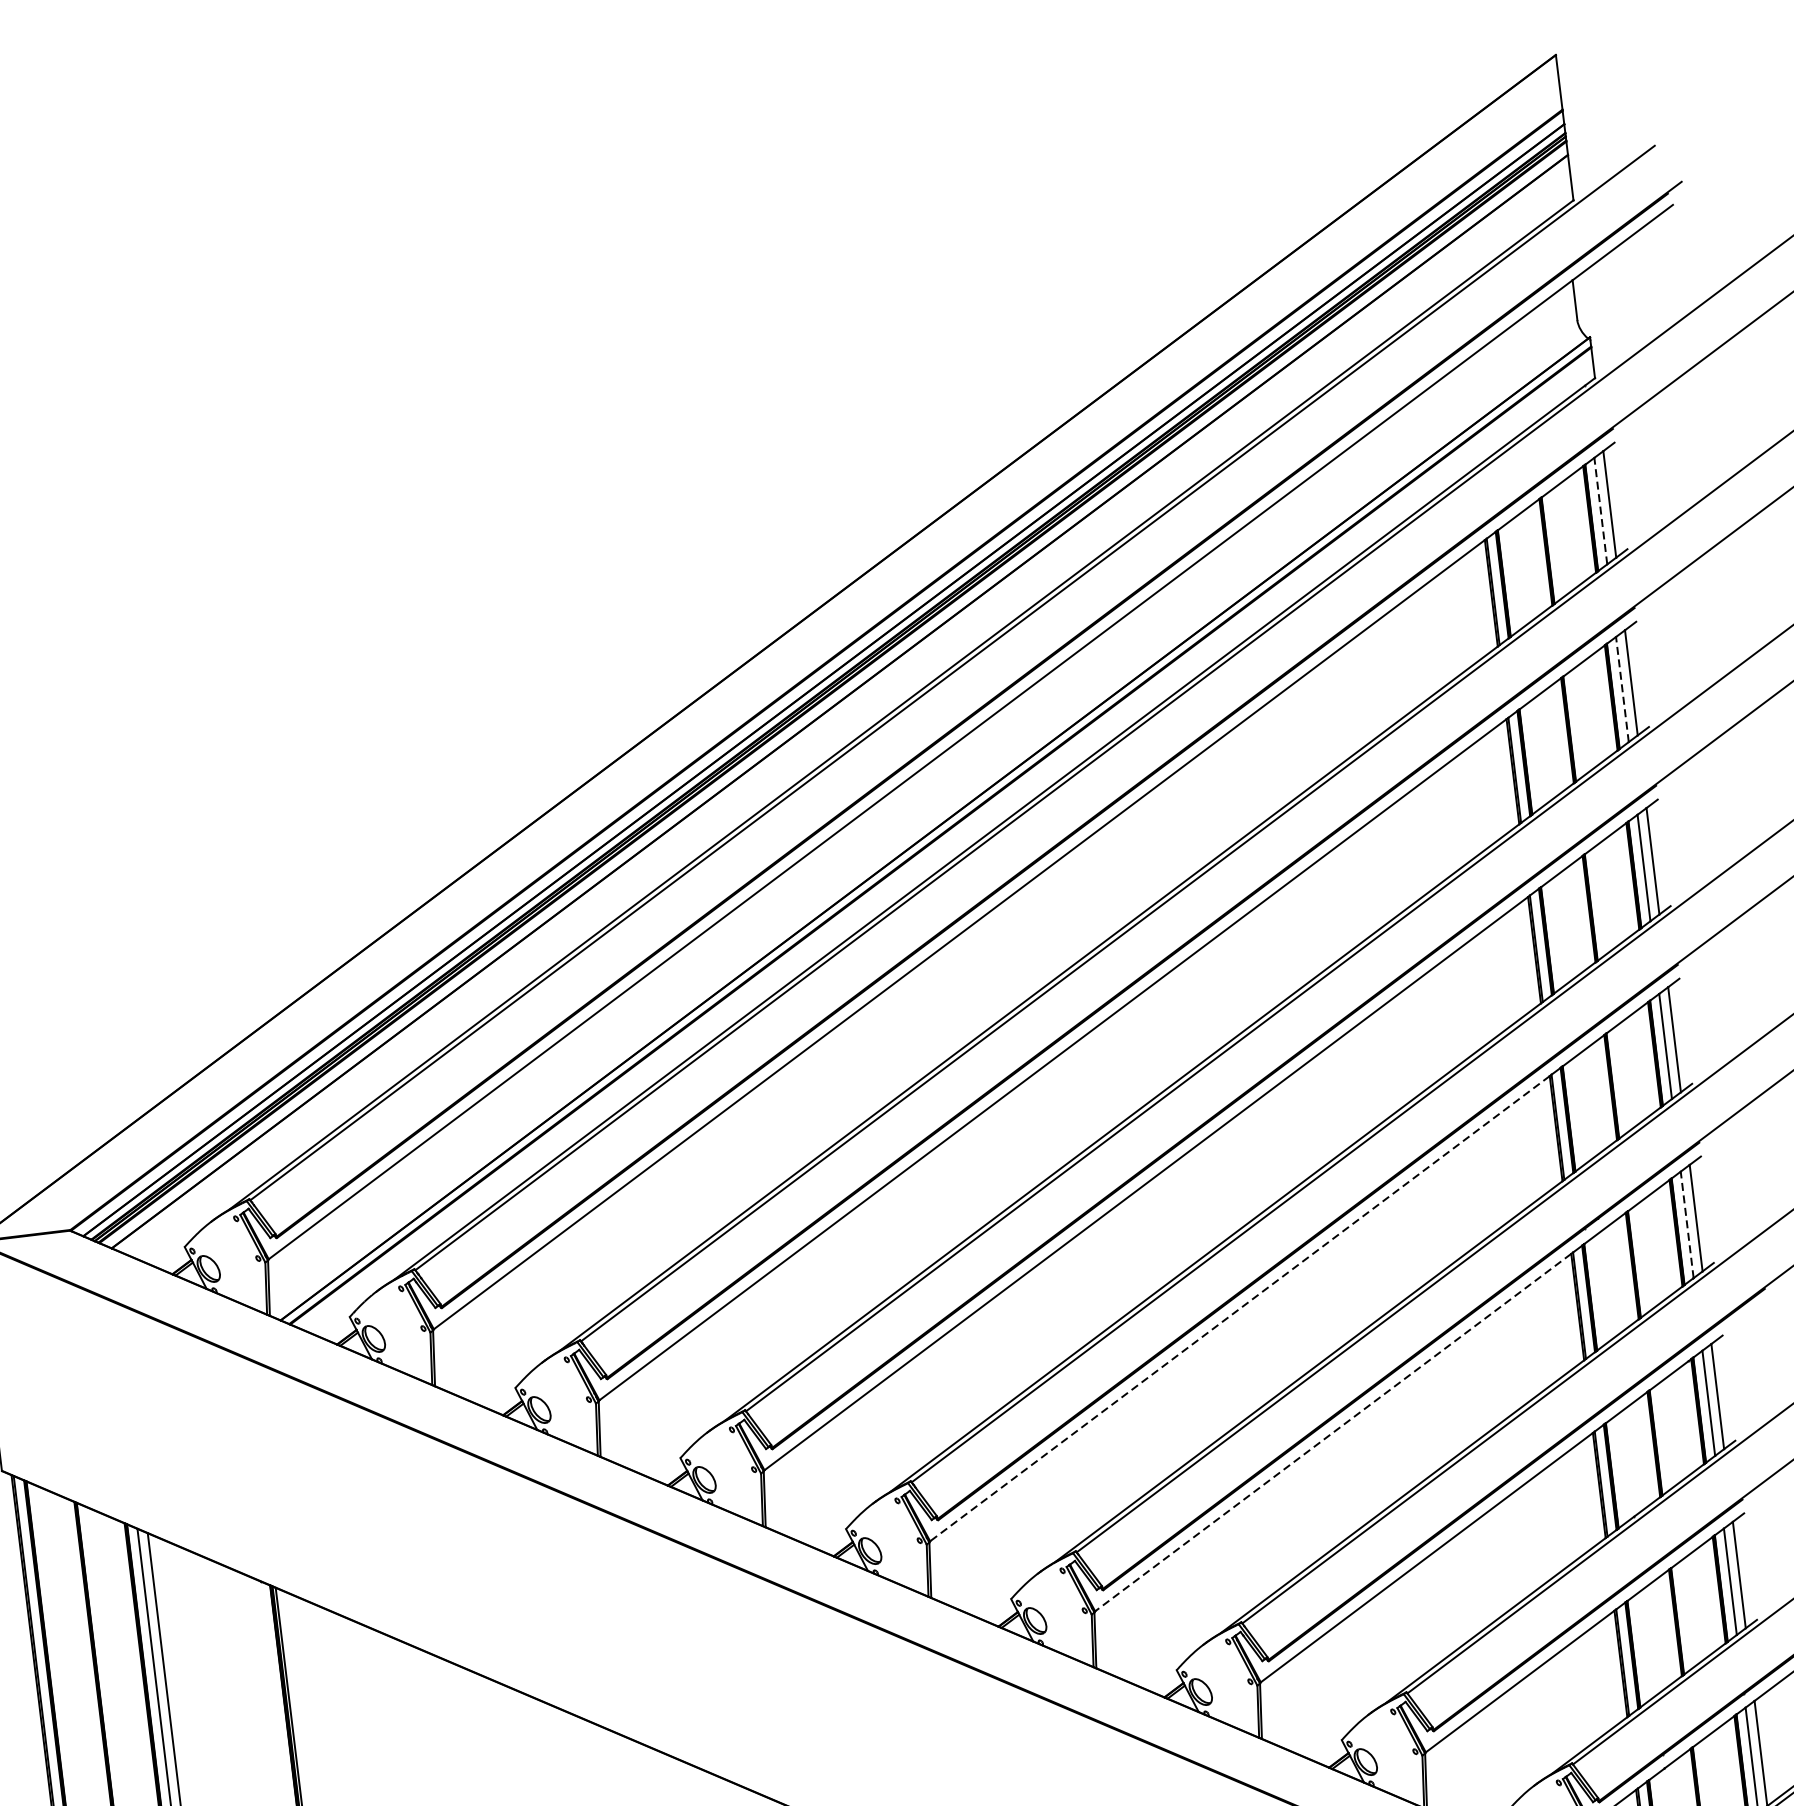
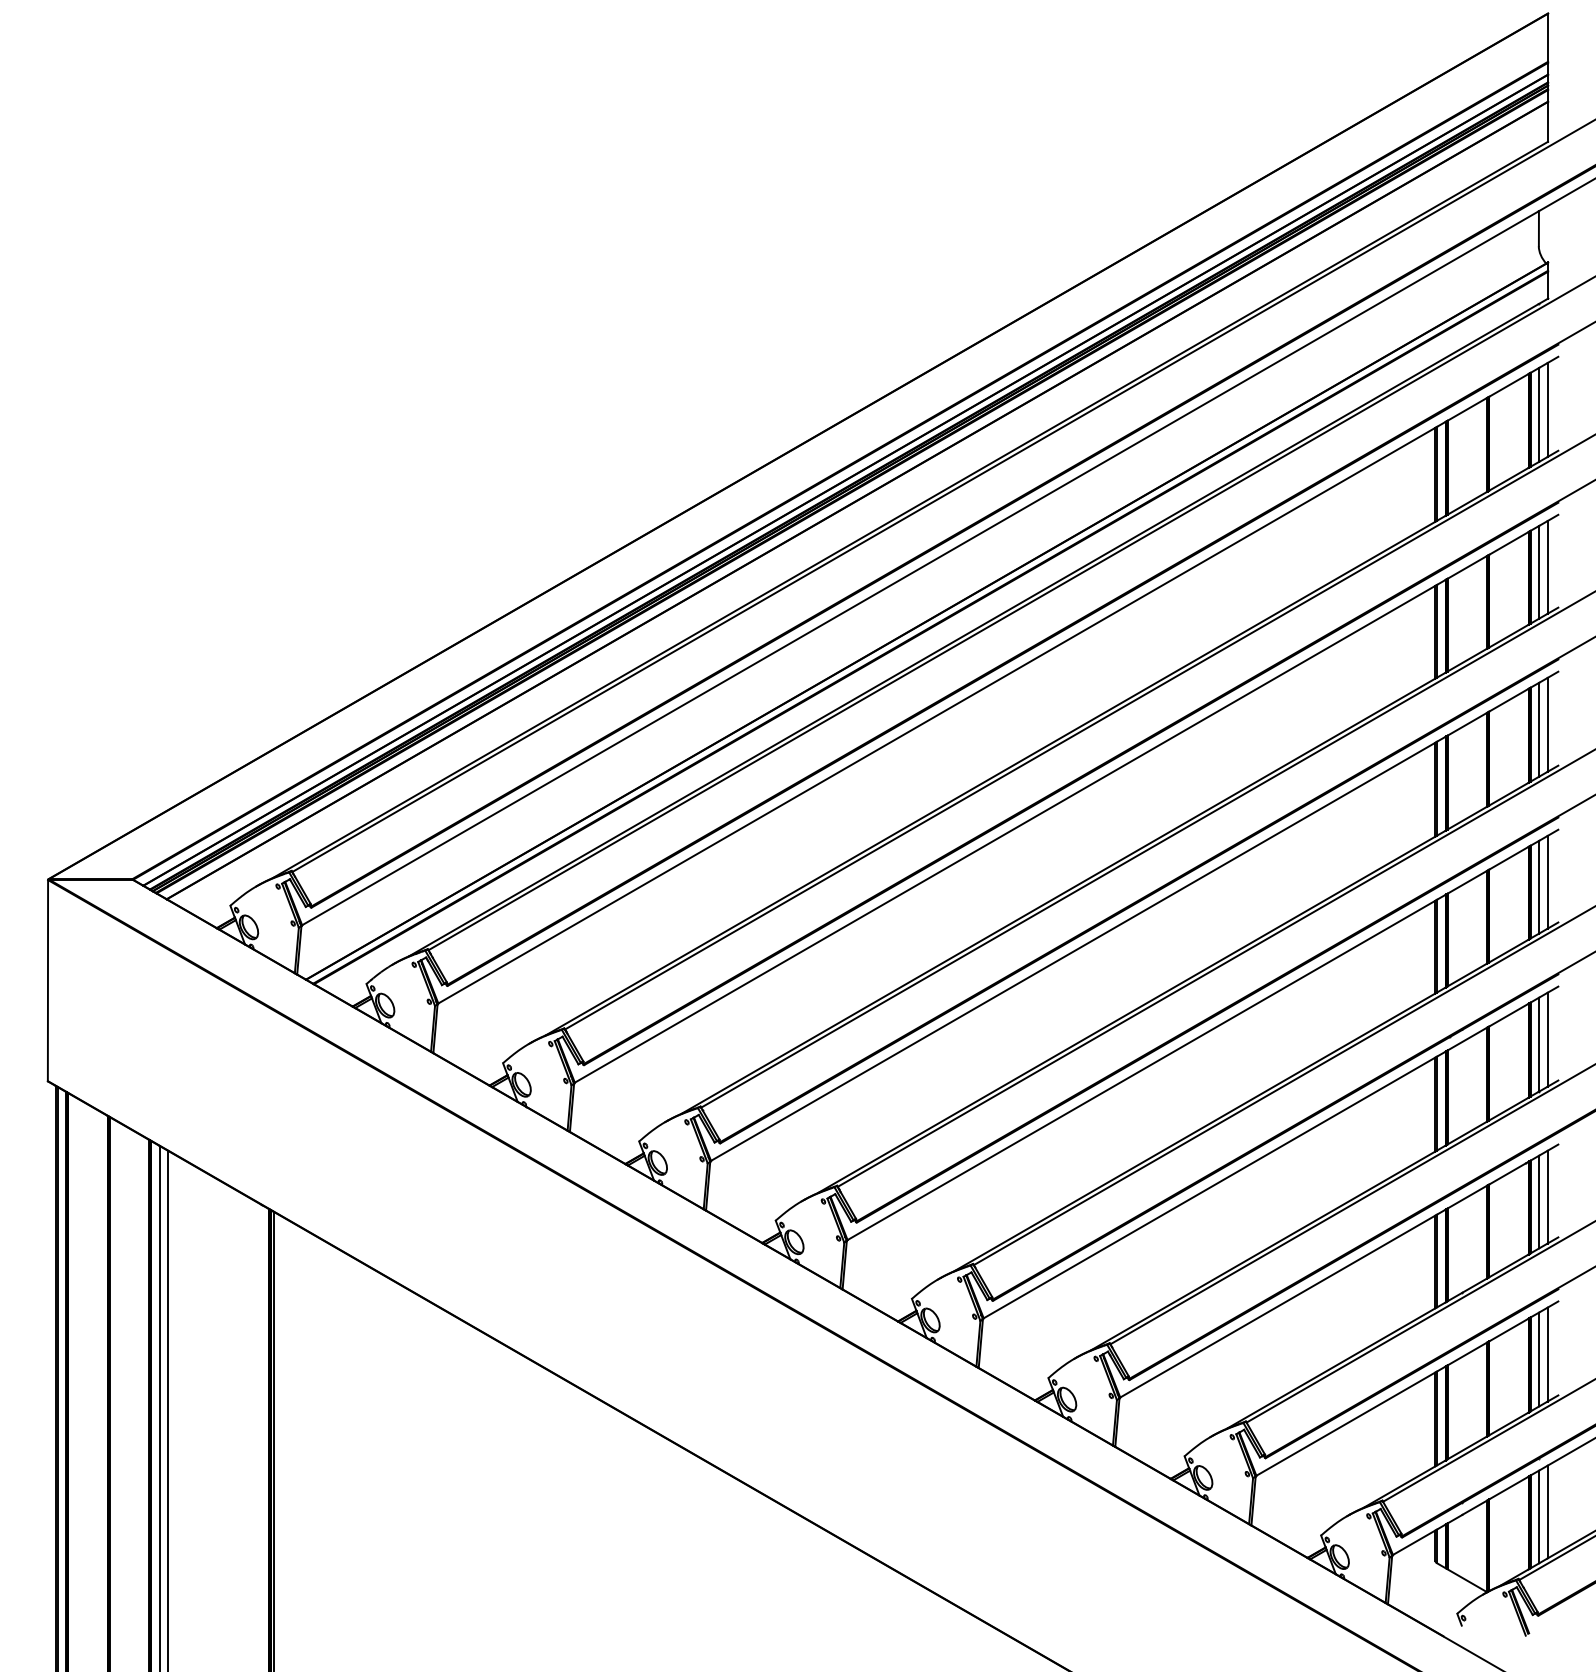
line: (1601, 510) -> (1539, 414), dashed -> solid
line: (1622, 688) -> (1539, 571), dashed -> solid
line: (1687, 1224) -> (1539, 1044), dashed -> solid
line: (1240, 1308) -> (1141, 1070), dashed -> solid
line: (1333, 1432) -> (1209, 1187), dashed -> solid

